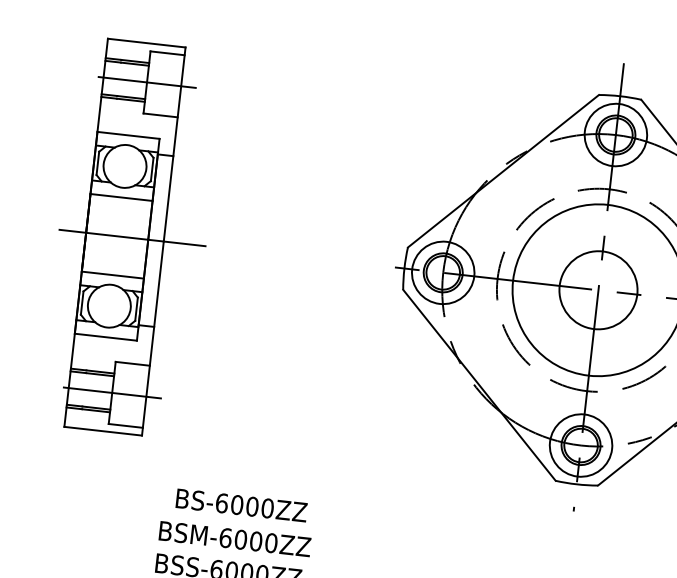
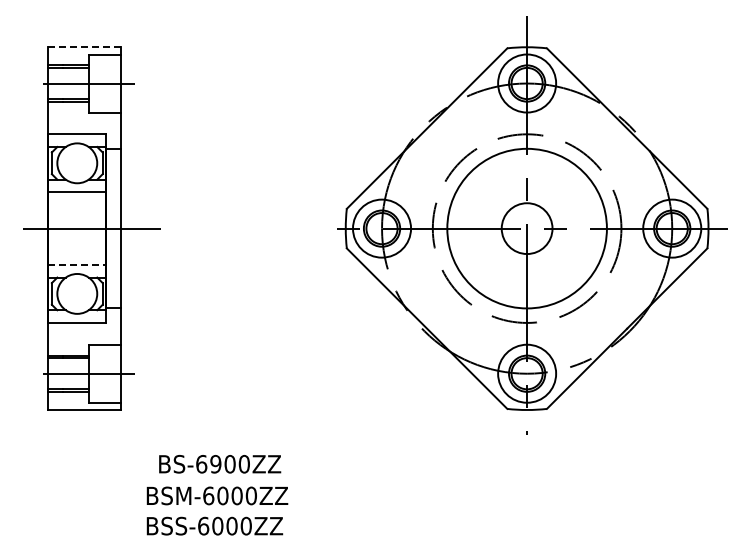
line: (146, 43) -> (84, 47), solid -> dashed
line: (113, 274) -> (77, 264), solid -> dashed
circle: (597, 290) -> (526, 228), size x0.7
text: (236, 505) -> (215, 464), BS-6000ZZ -> BS-6900ZZ

